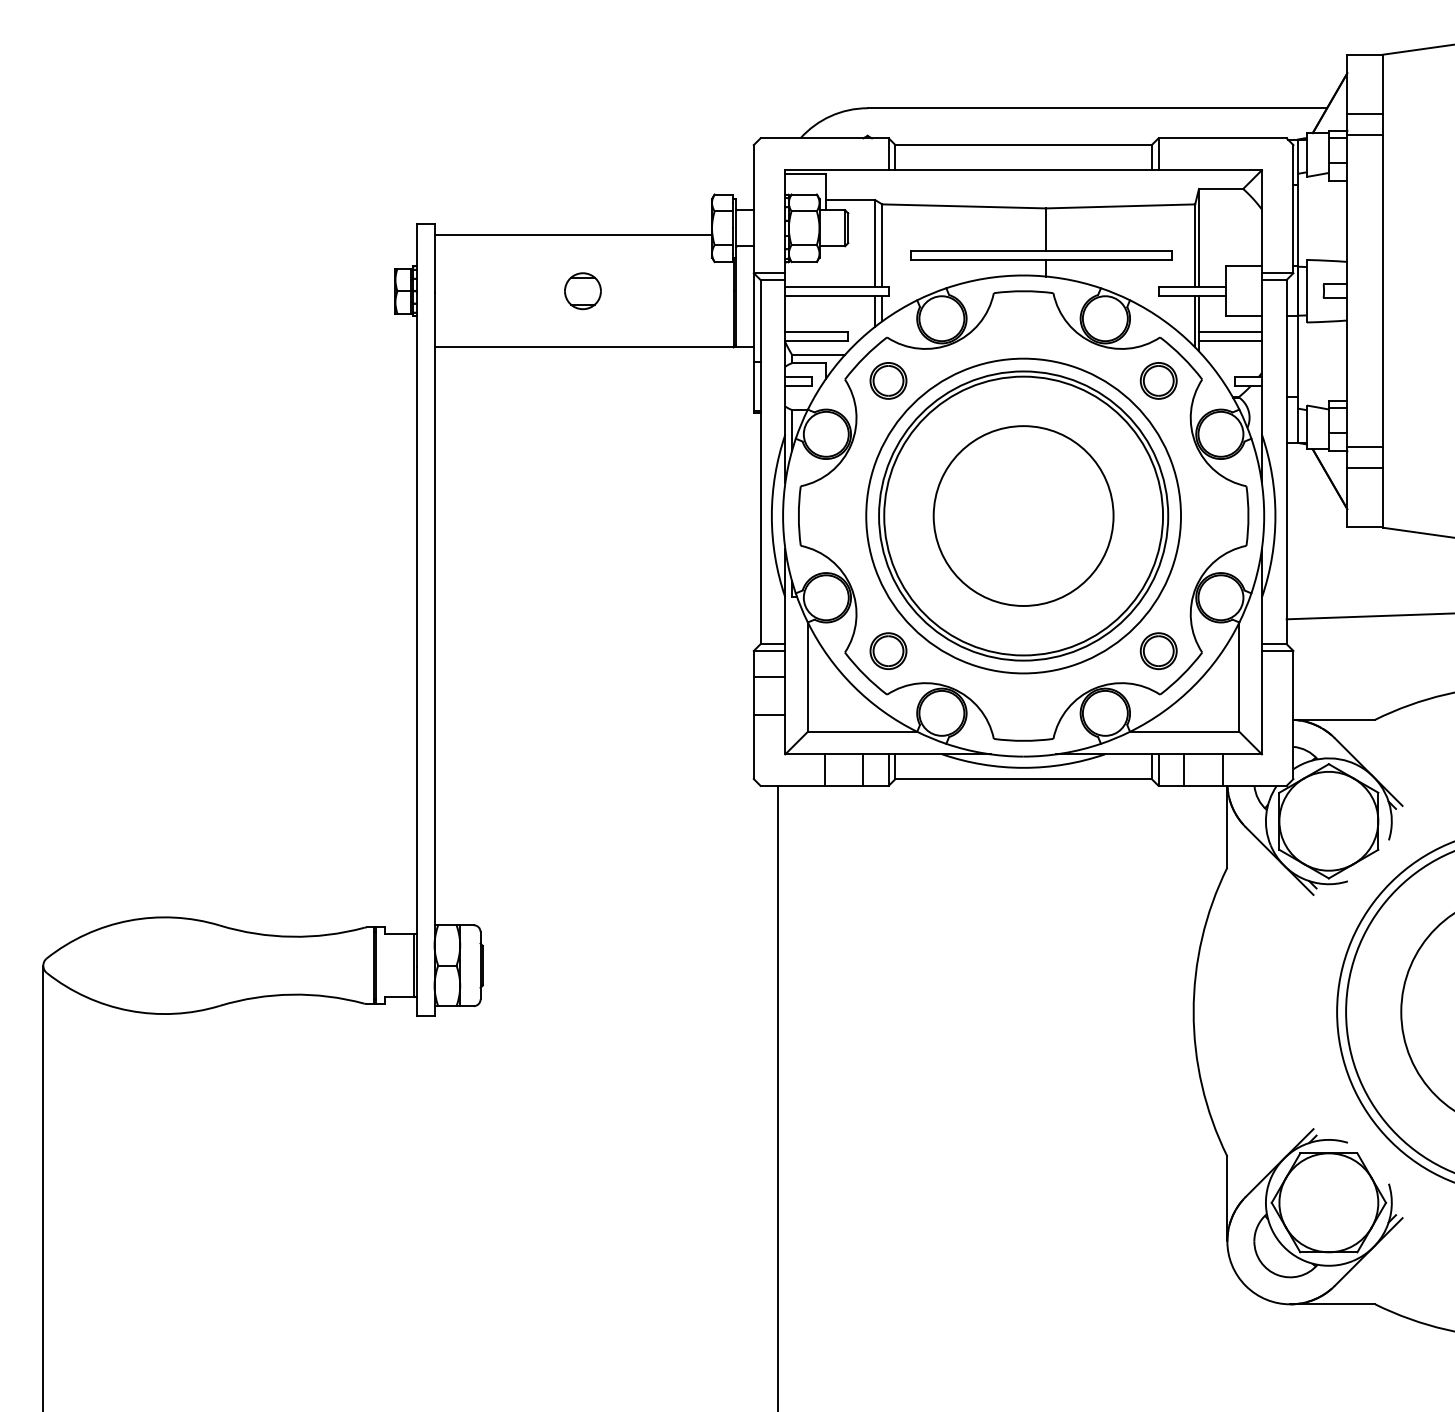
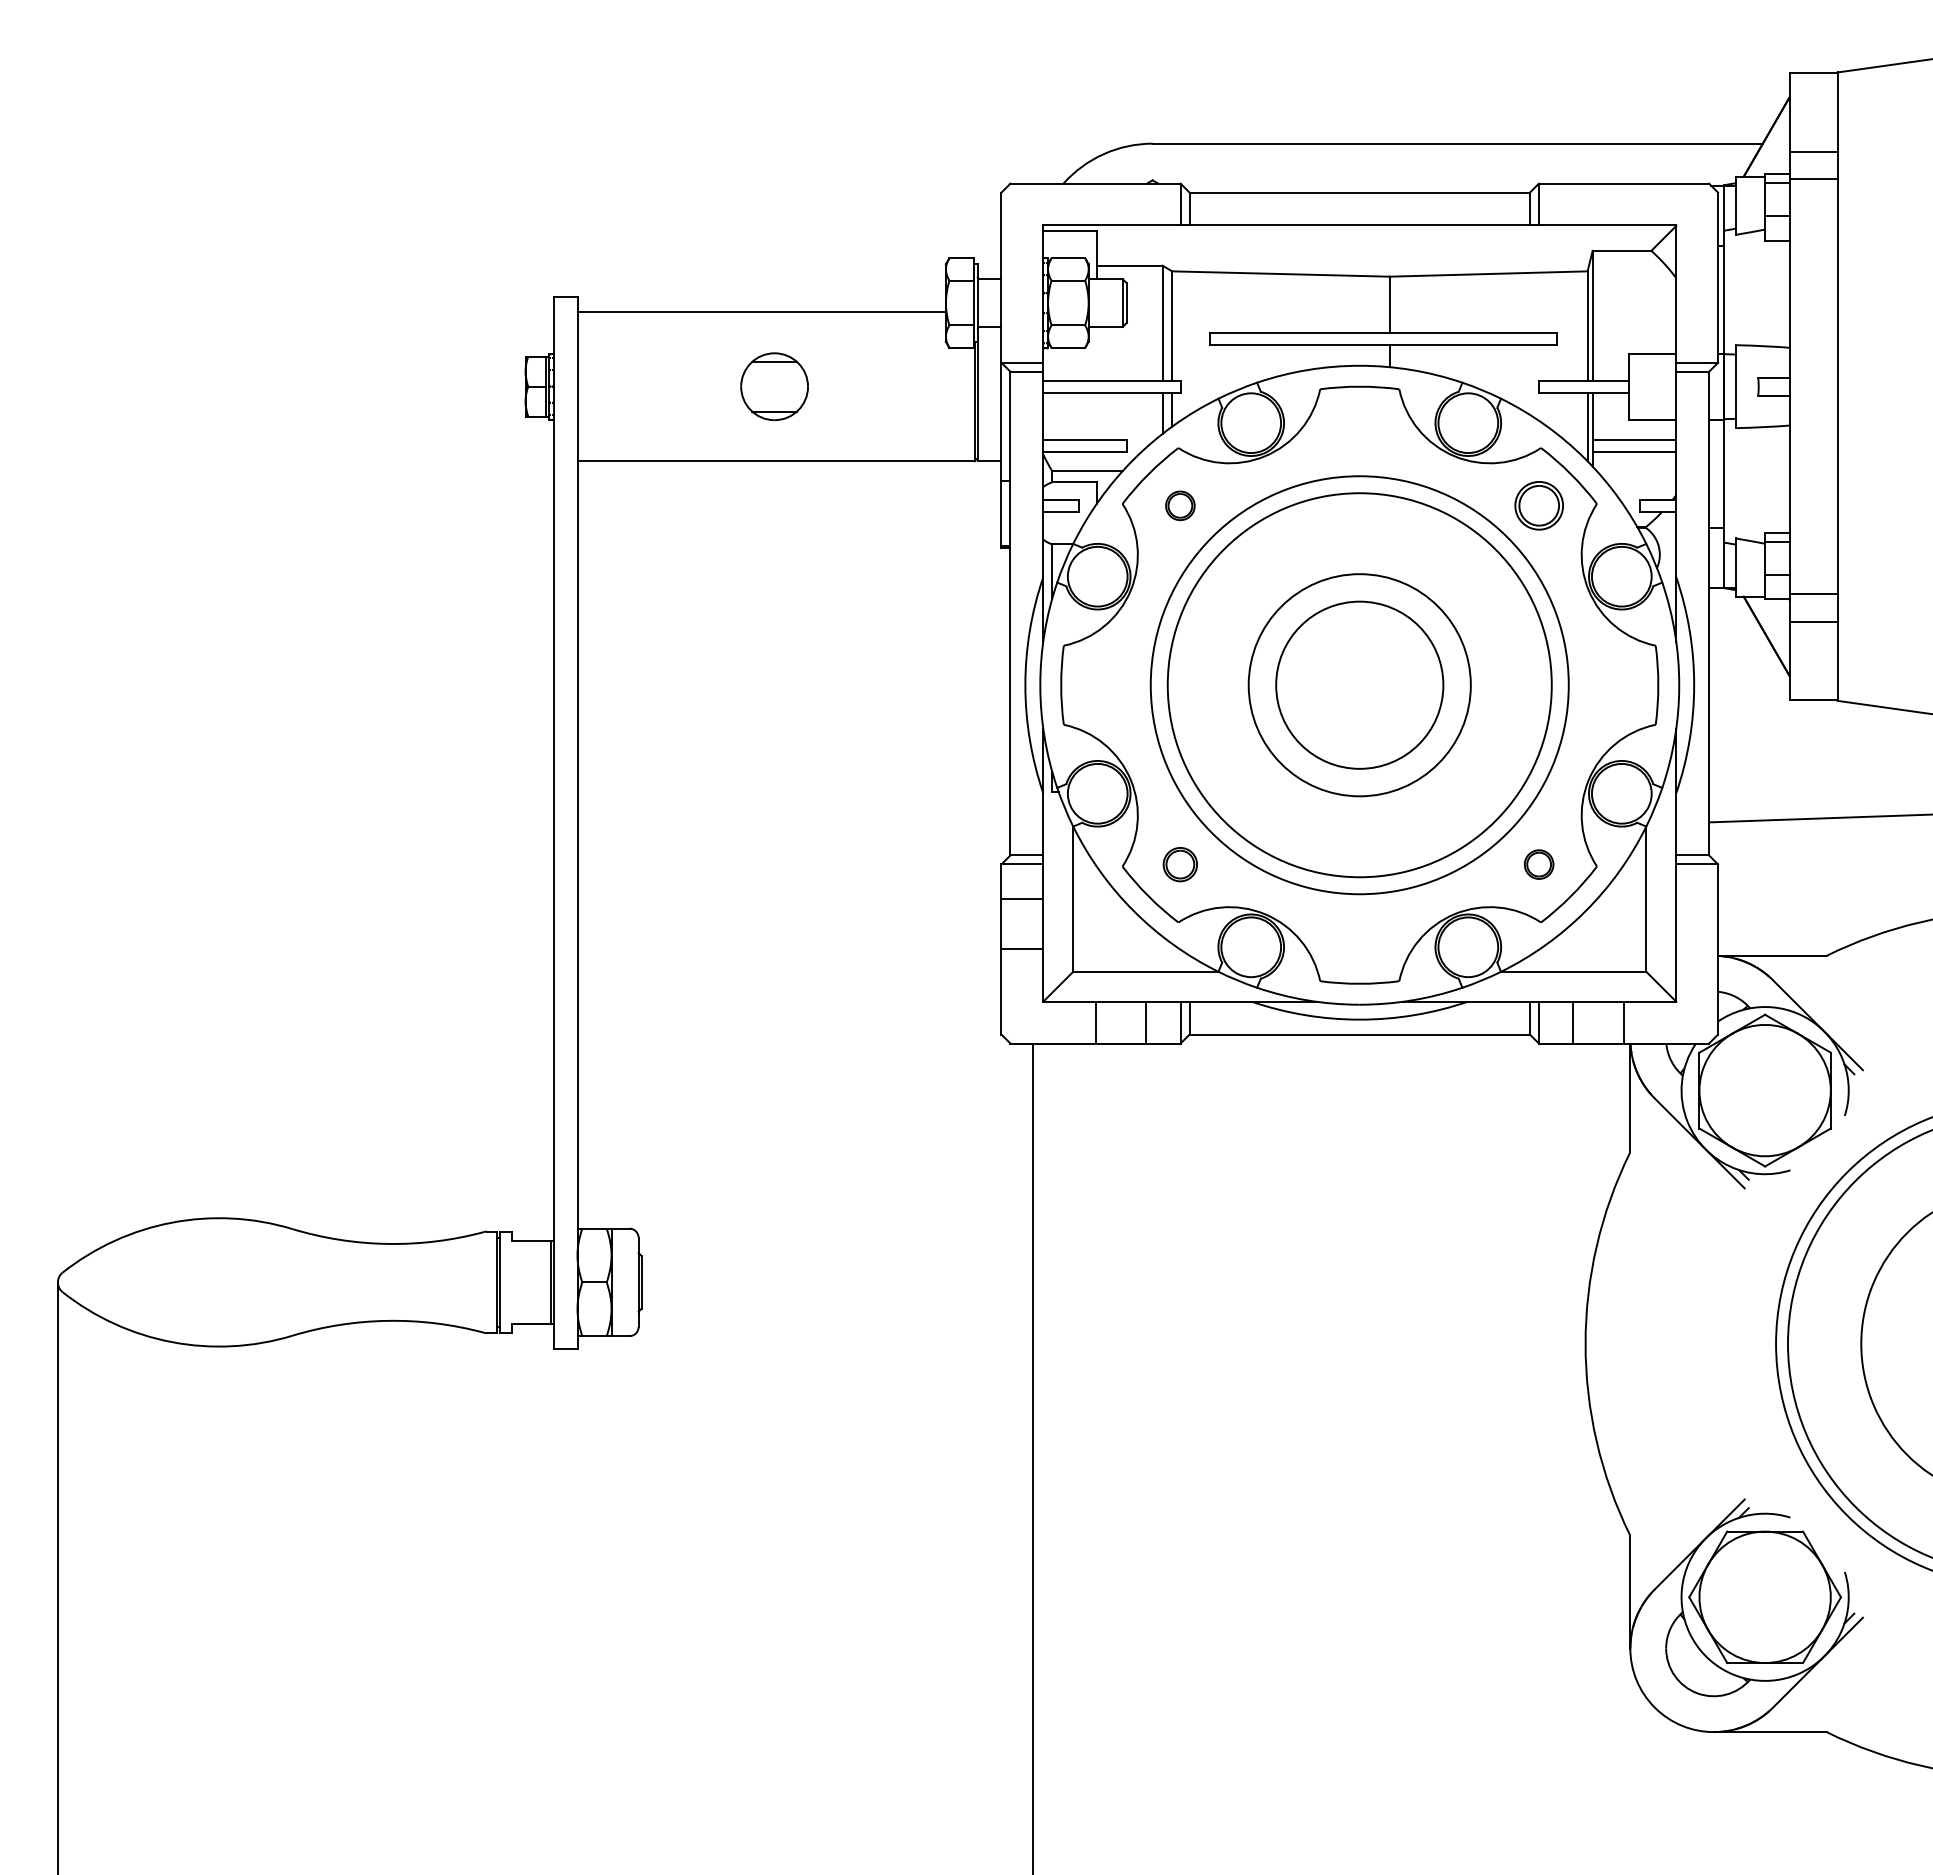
part: (582, 291) -> (774, 386), size x1.4
part: (888, 380) -> (1180, 505), size x0.6
circle: (1023, 515) -> (1359, 684), size x0.7
circle: (1023, 516) -> (1359, 685), size x0.6
part: (888, 651) -> (1180, 864), size x0.7
part: (1158, 651) -> (1538, 864), size x0.6

